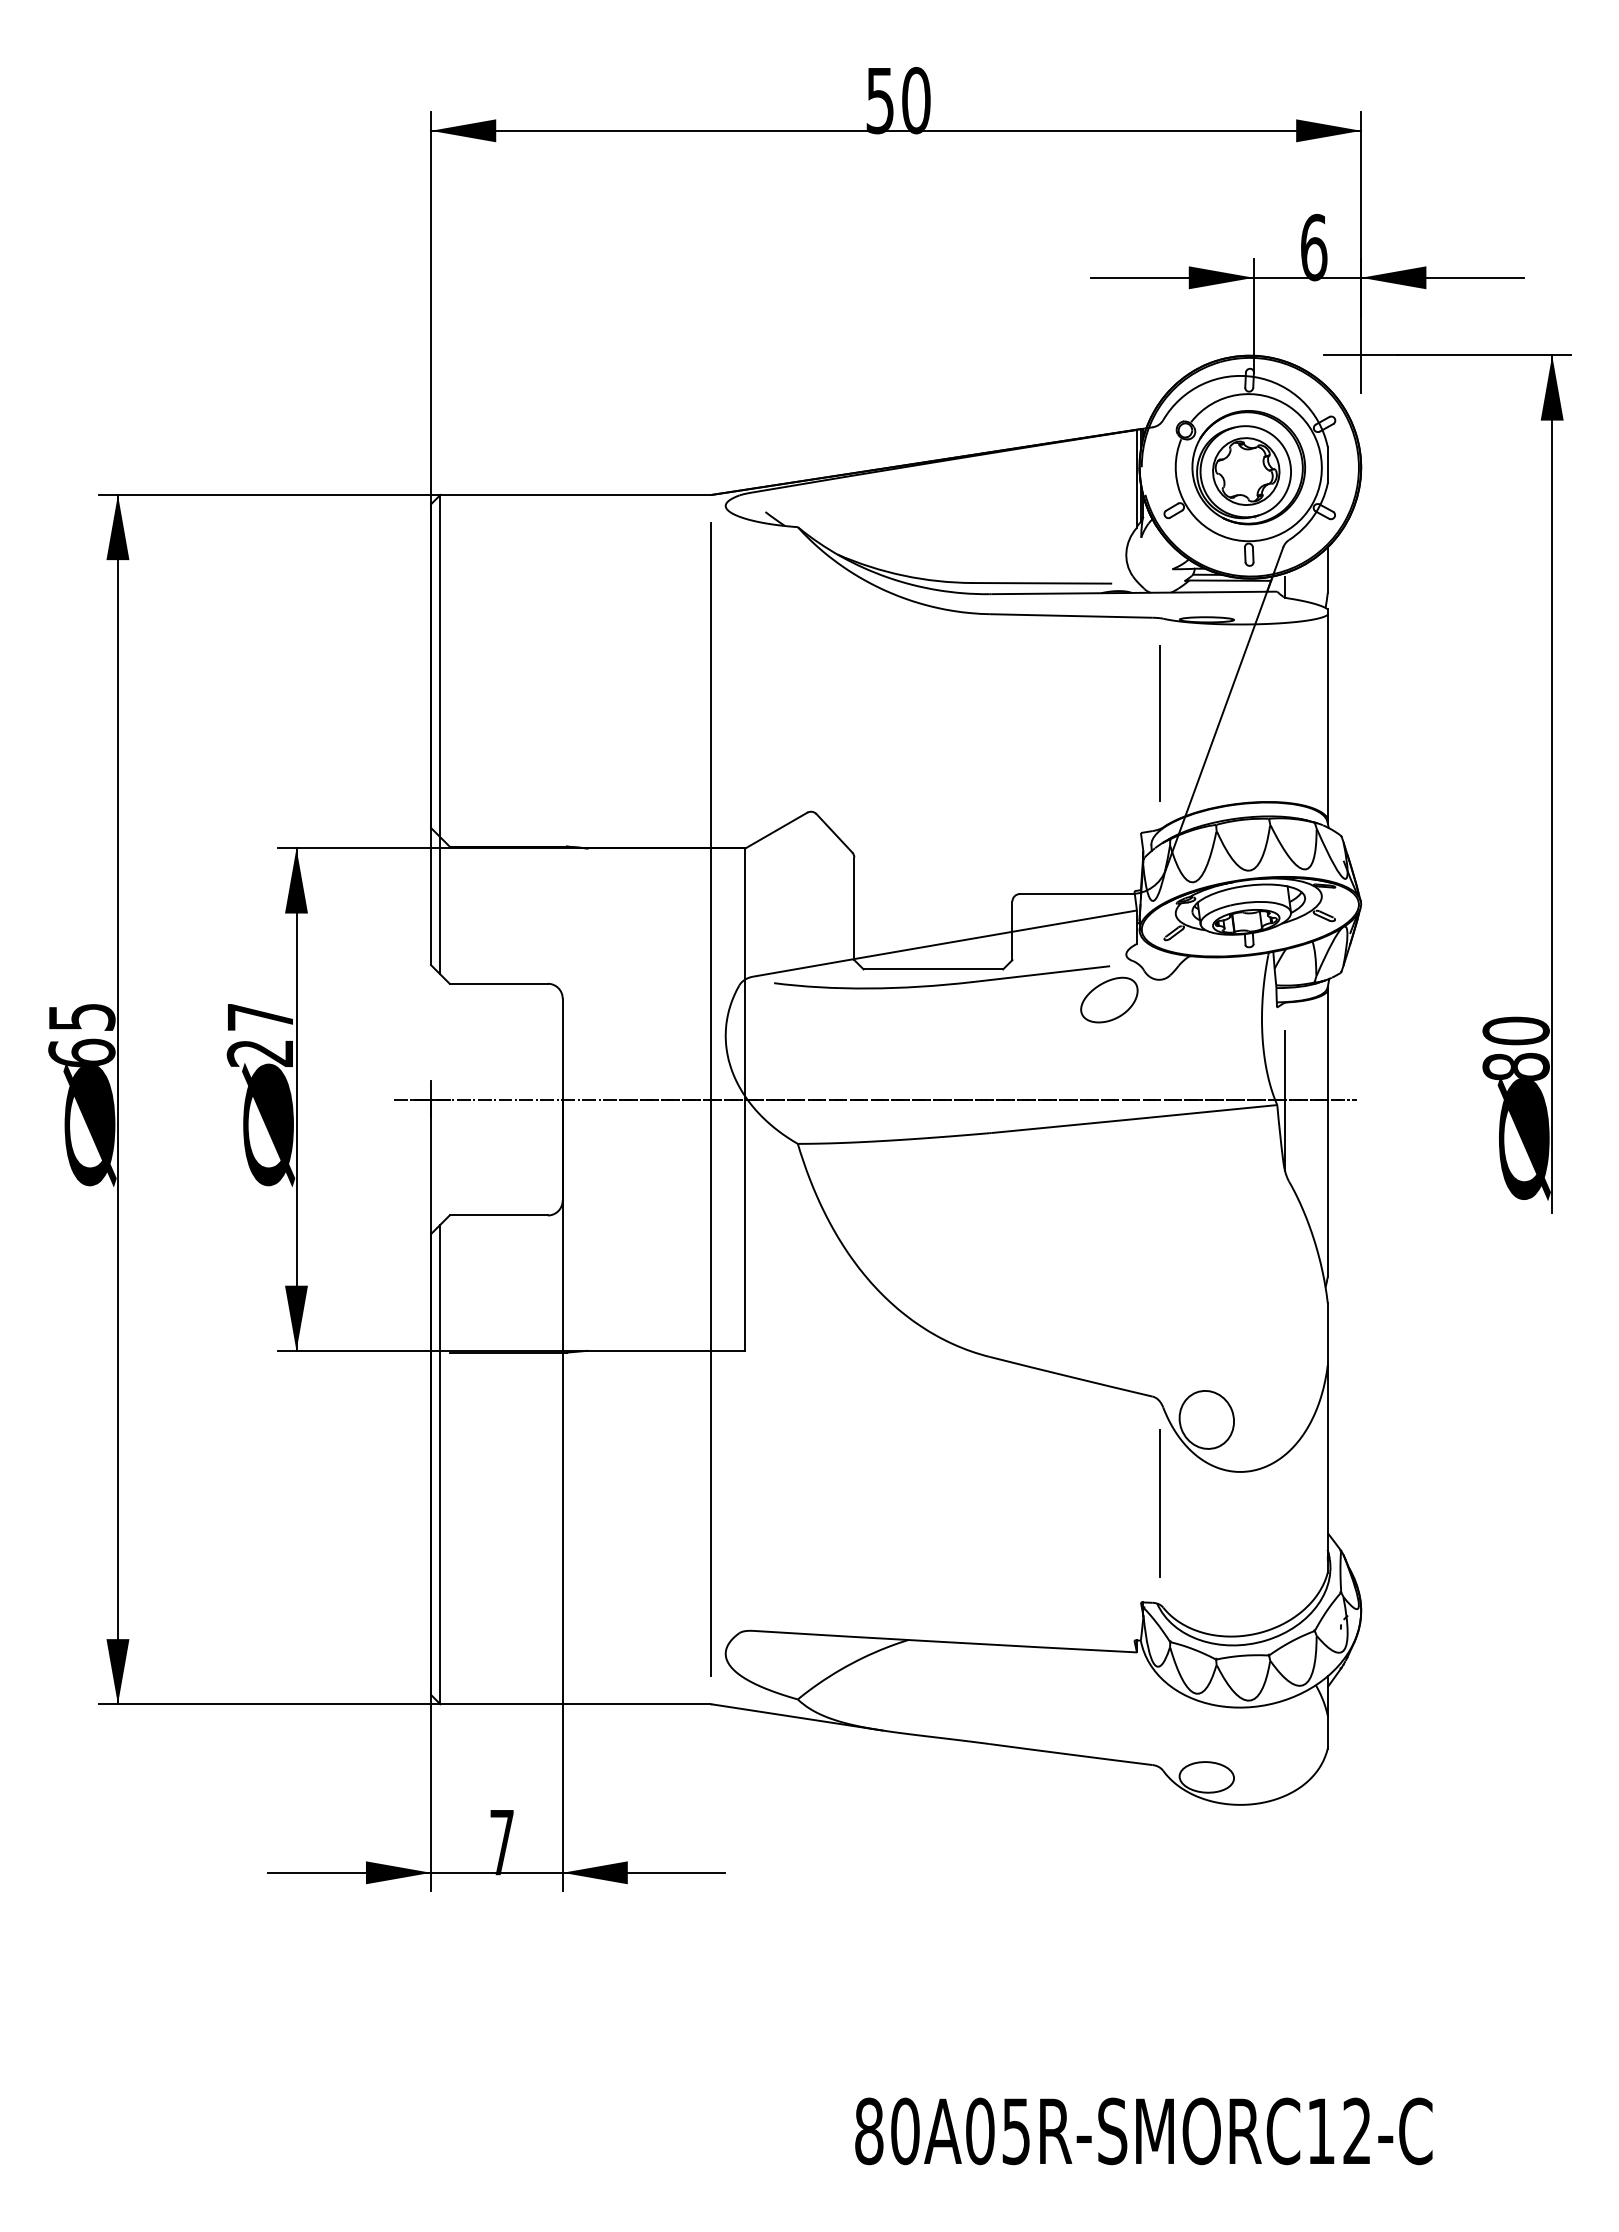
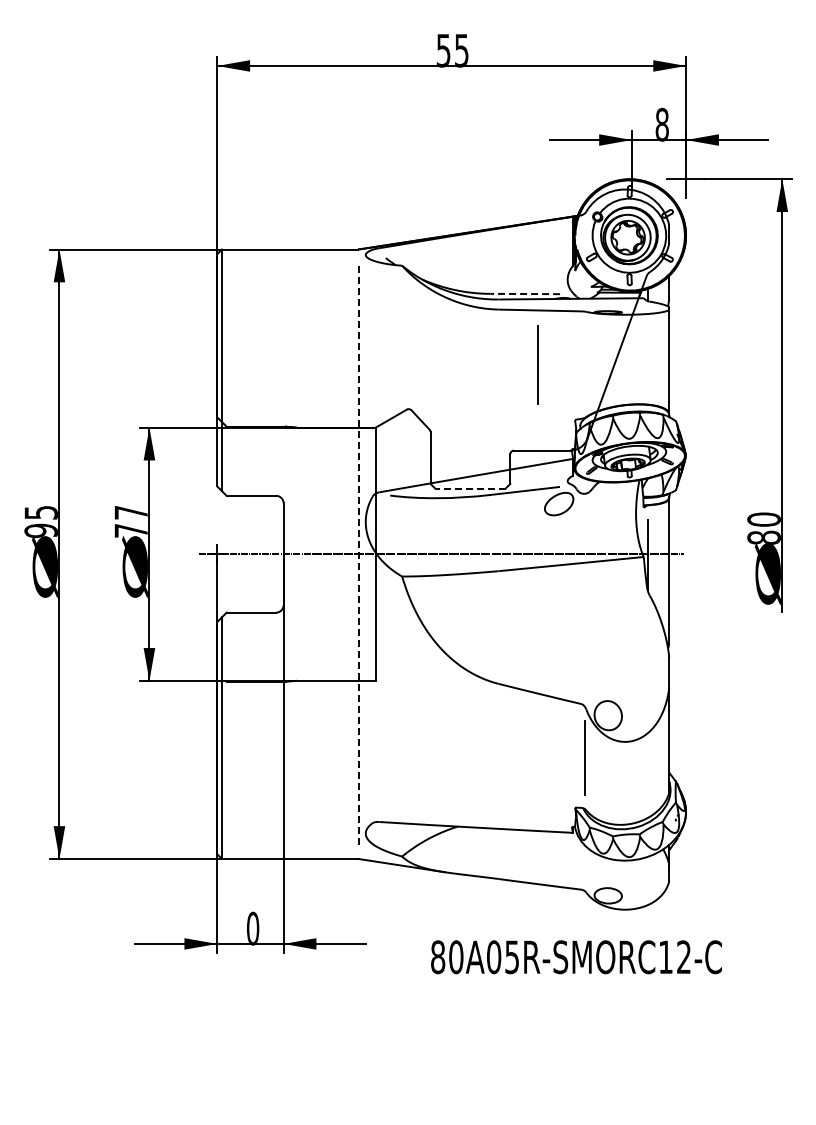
text: (915, 100) -> (461, 50), 50 -> 55
text: (1314, 246) -> (662, 124), 6 -> 8
line: (1042, 584) -> (525, 294), solid -> dashed
line: (1159, 723) -> (537, 364), moved
line: (931, 969) -> (469, 488), solid -> dashed
text: (80, 1052) -> (40, 530), 65 -> 95
text: (258, 1052) -> (130, 530), 27 -> 77
line: (711, 1100) -> (358, 554), solid -> dashed
text: (502, 1842) -> (253, 928), 7 -> 0
text: (1143, 2131) -> (576, 957), moved

